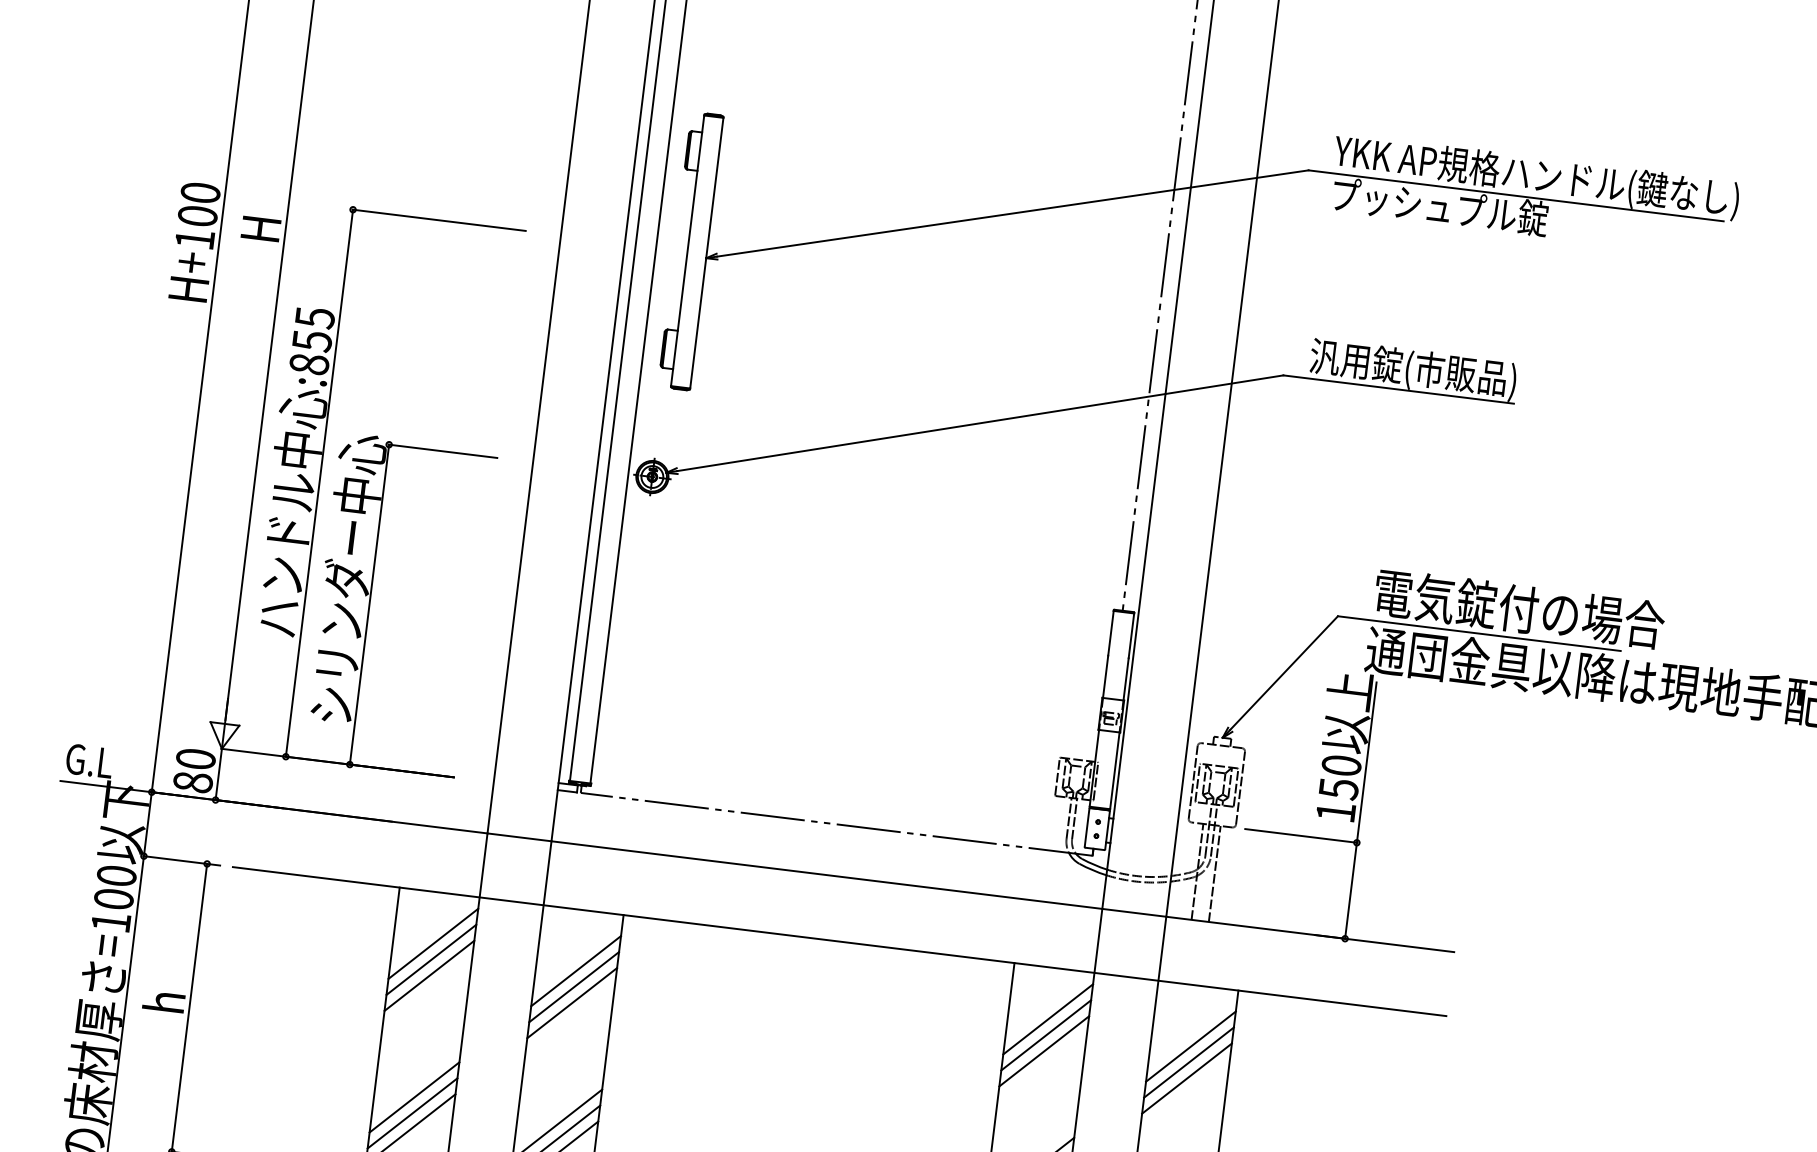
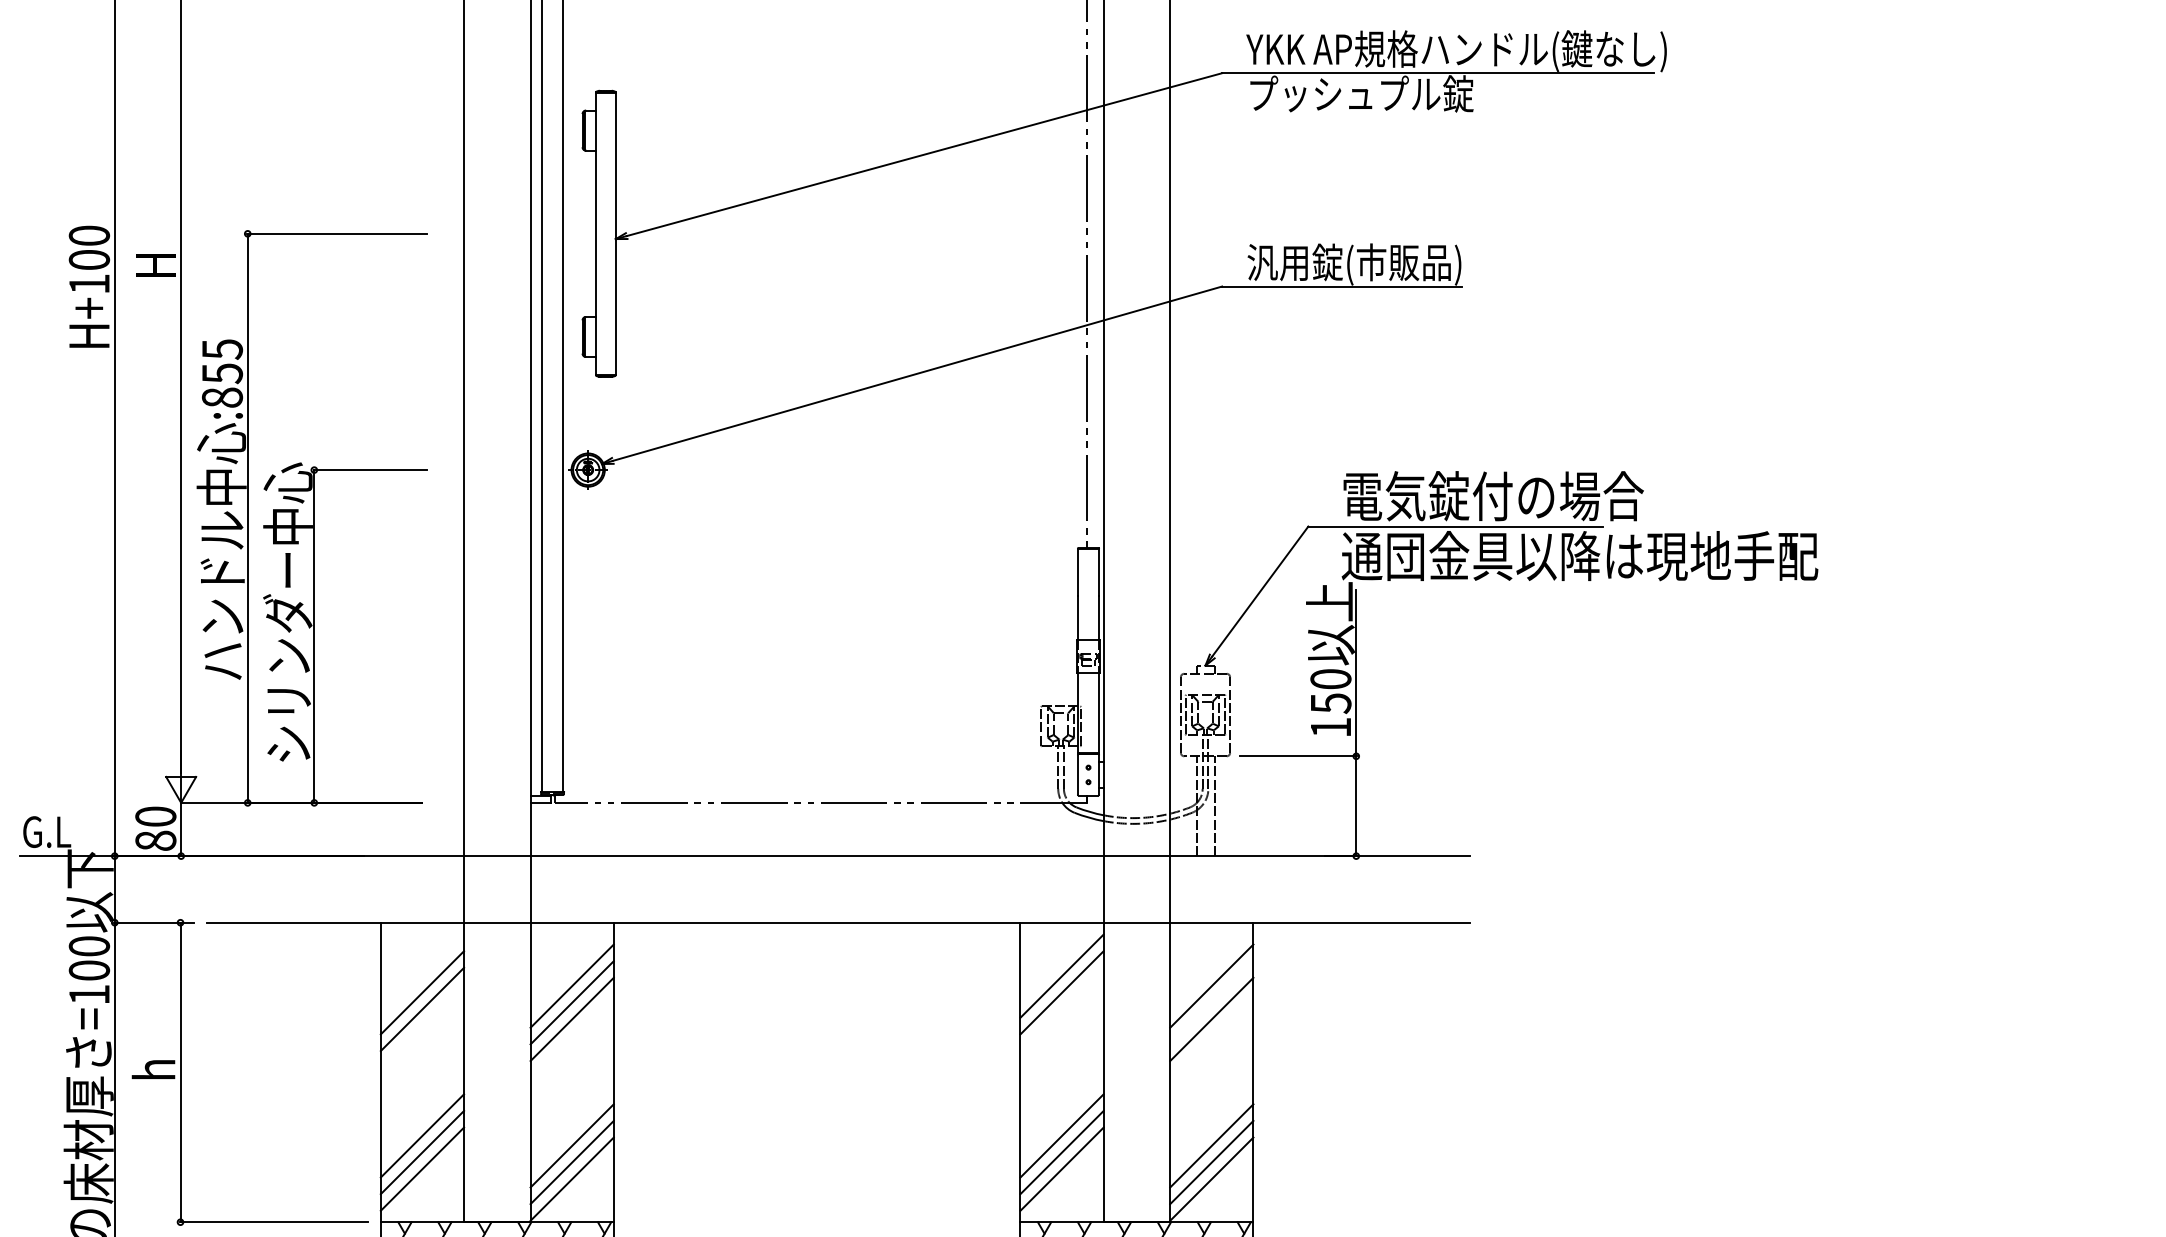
line: (433, 943) -> (422, 975), removed
line: (1043, 1051) -> (1061, 1009), removed
line: (1188, 1062) -> (1211, 1002), removed

